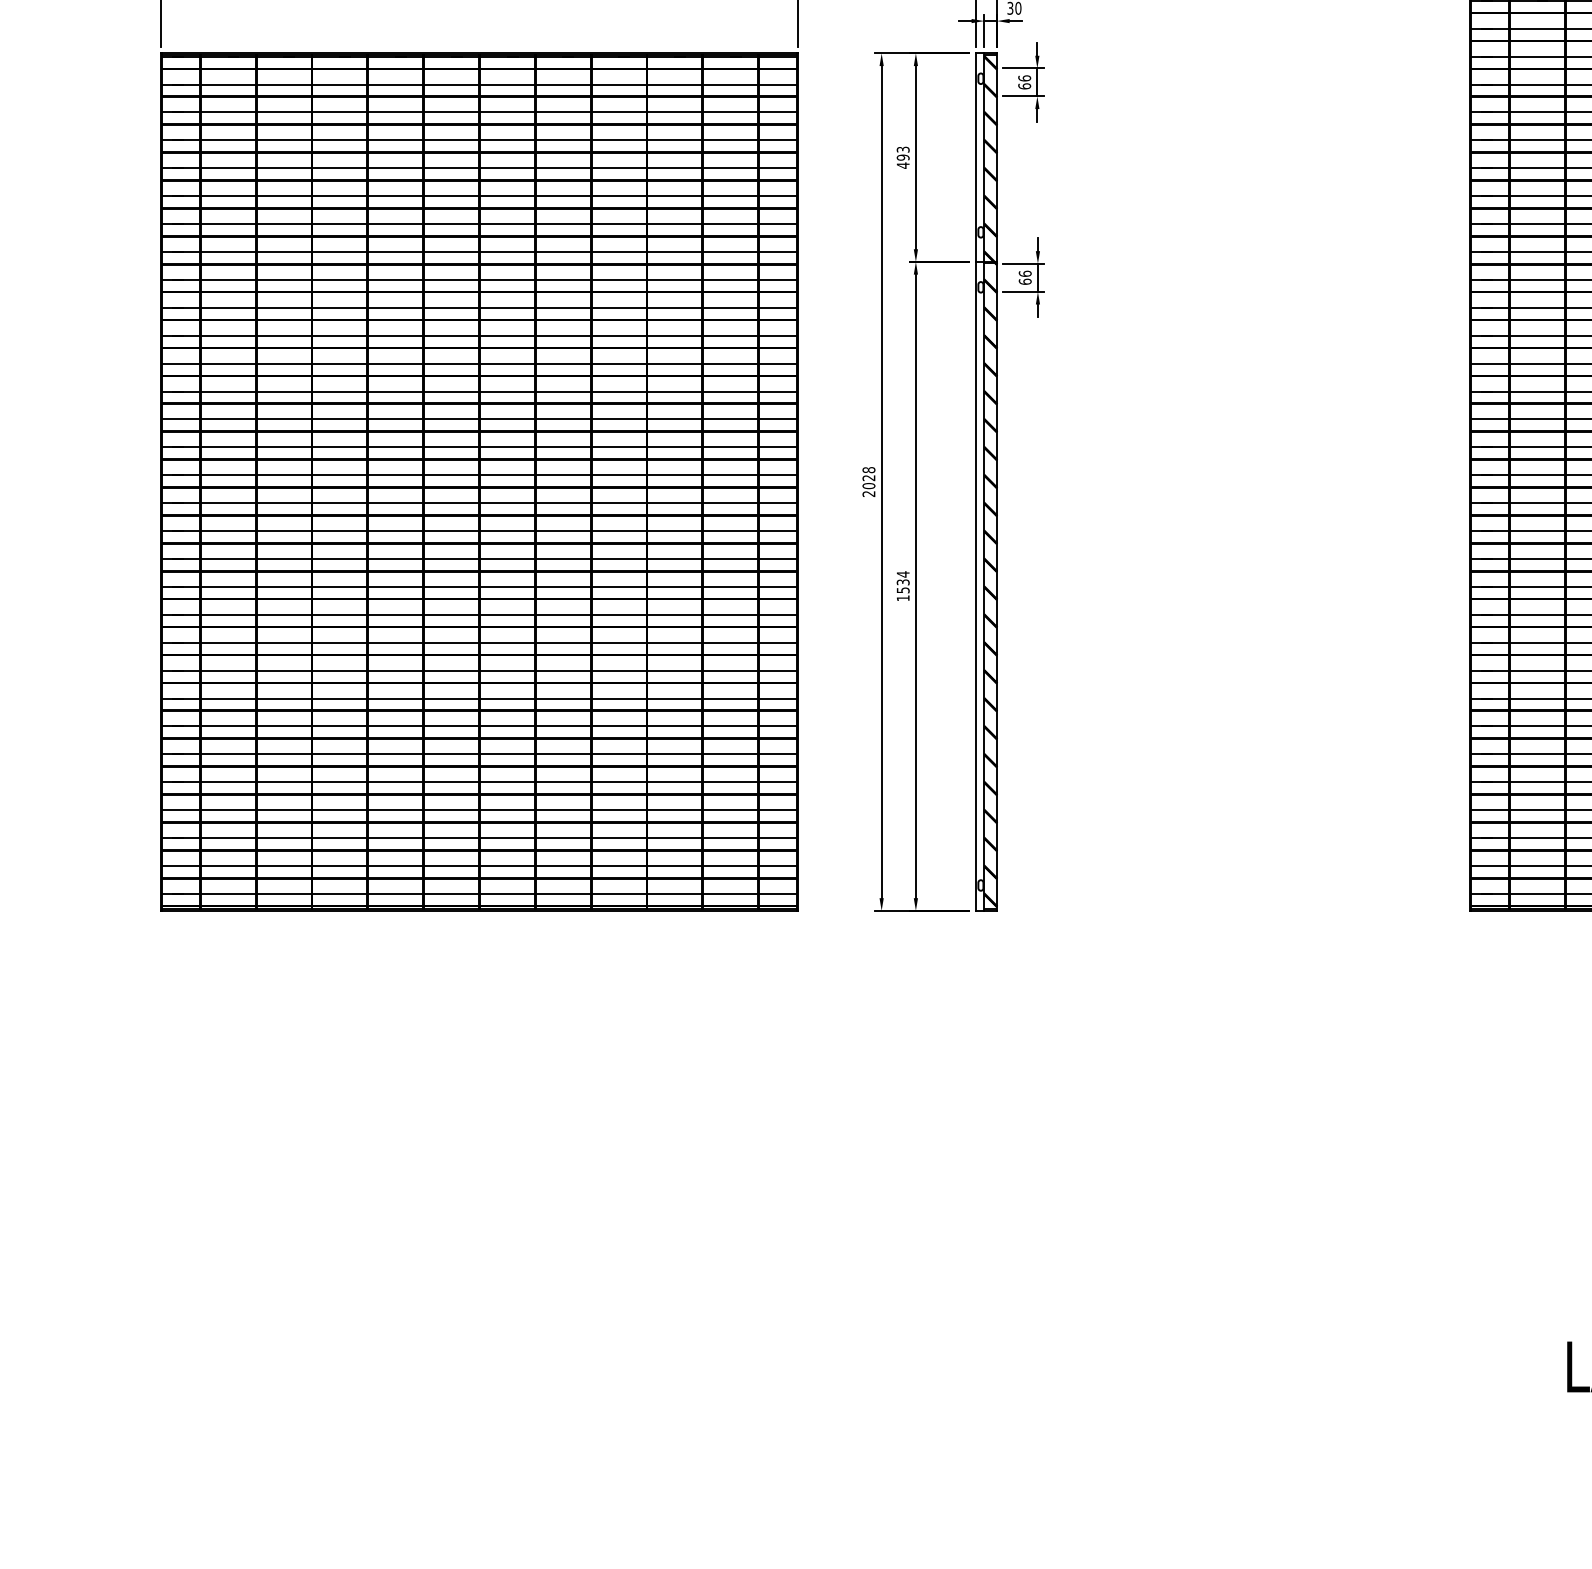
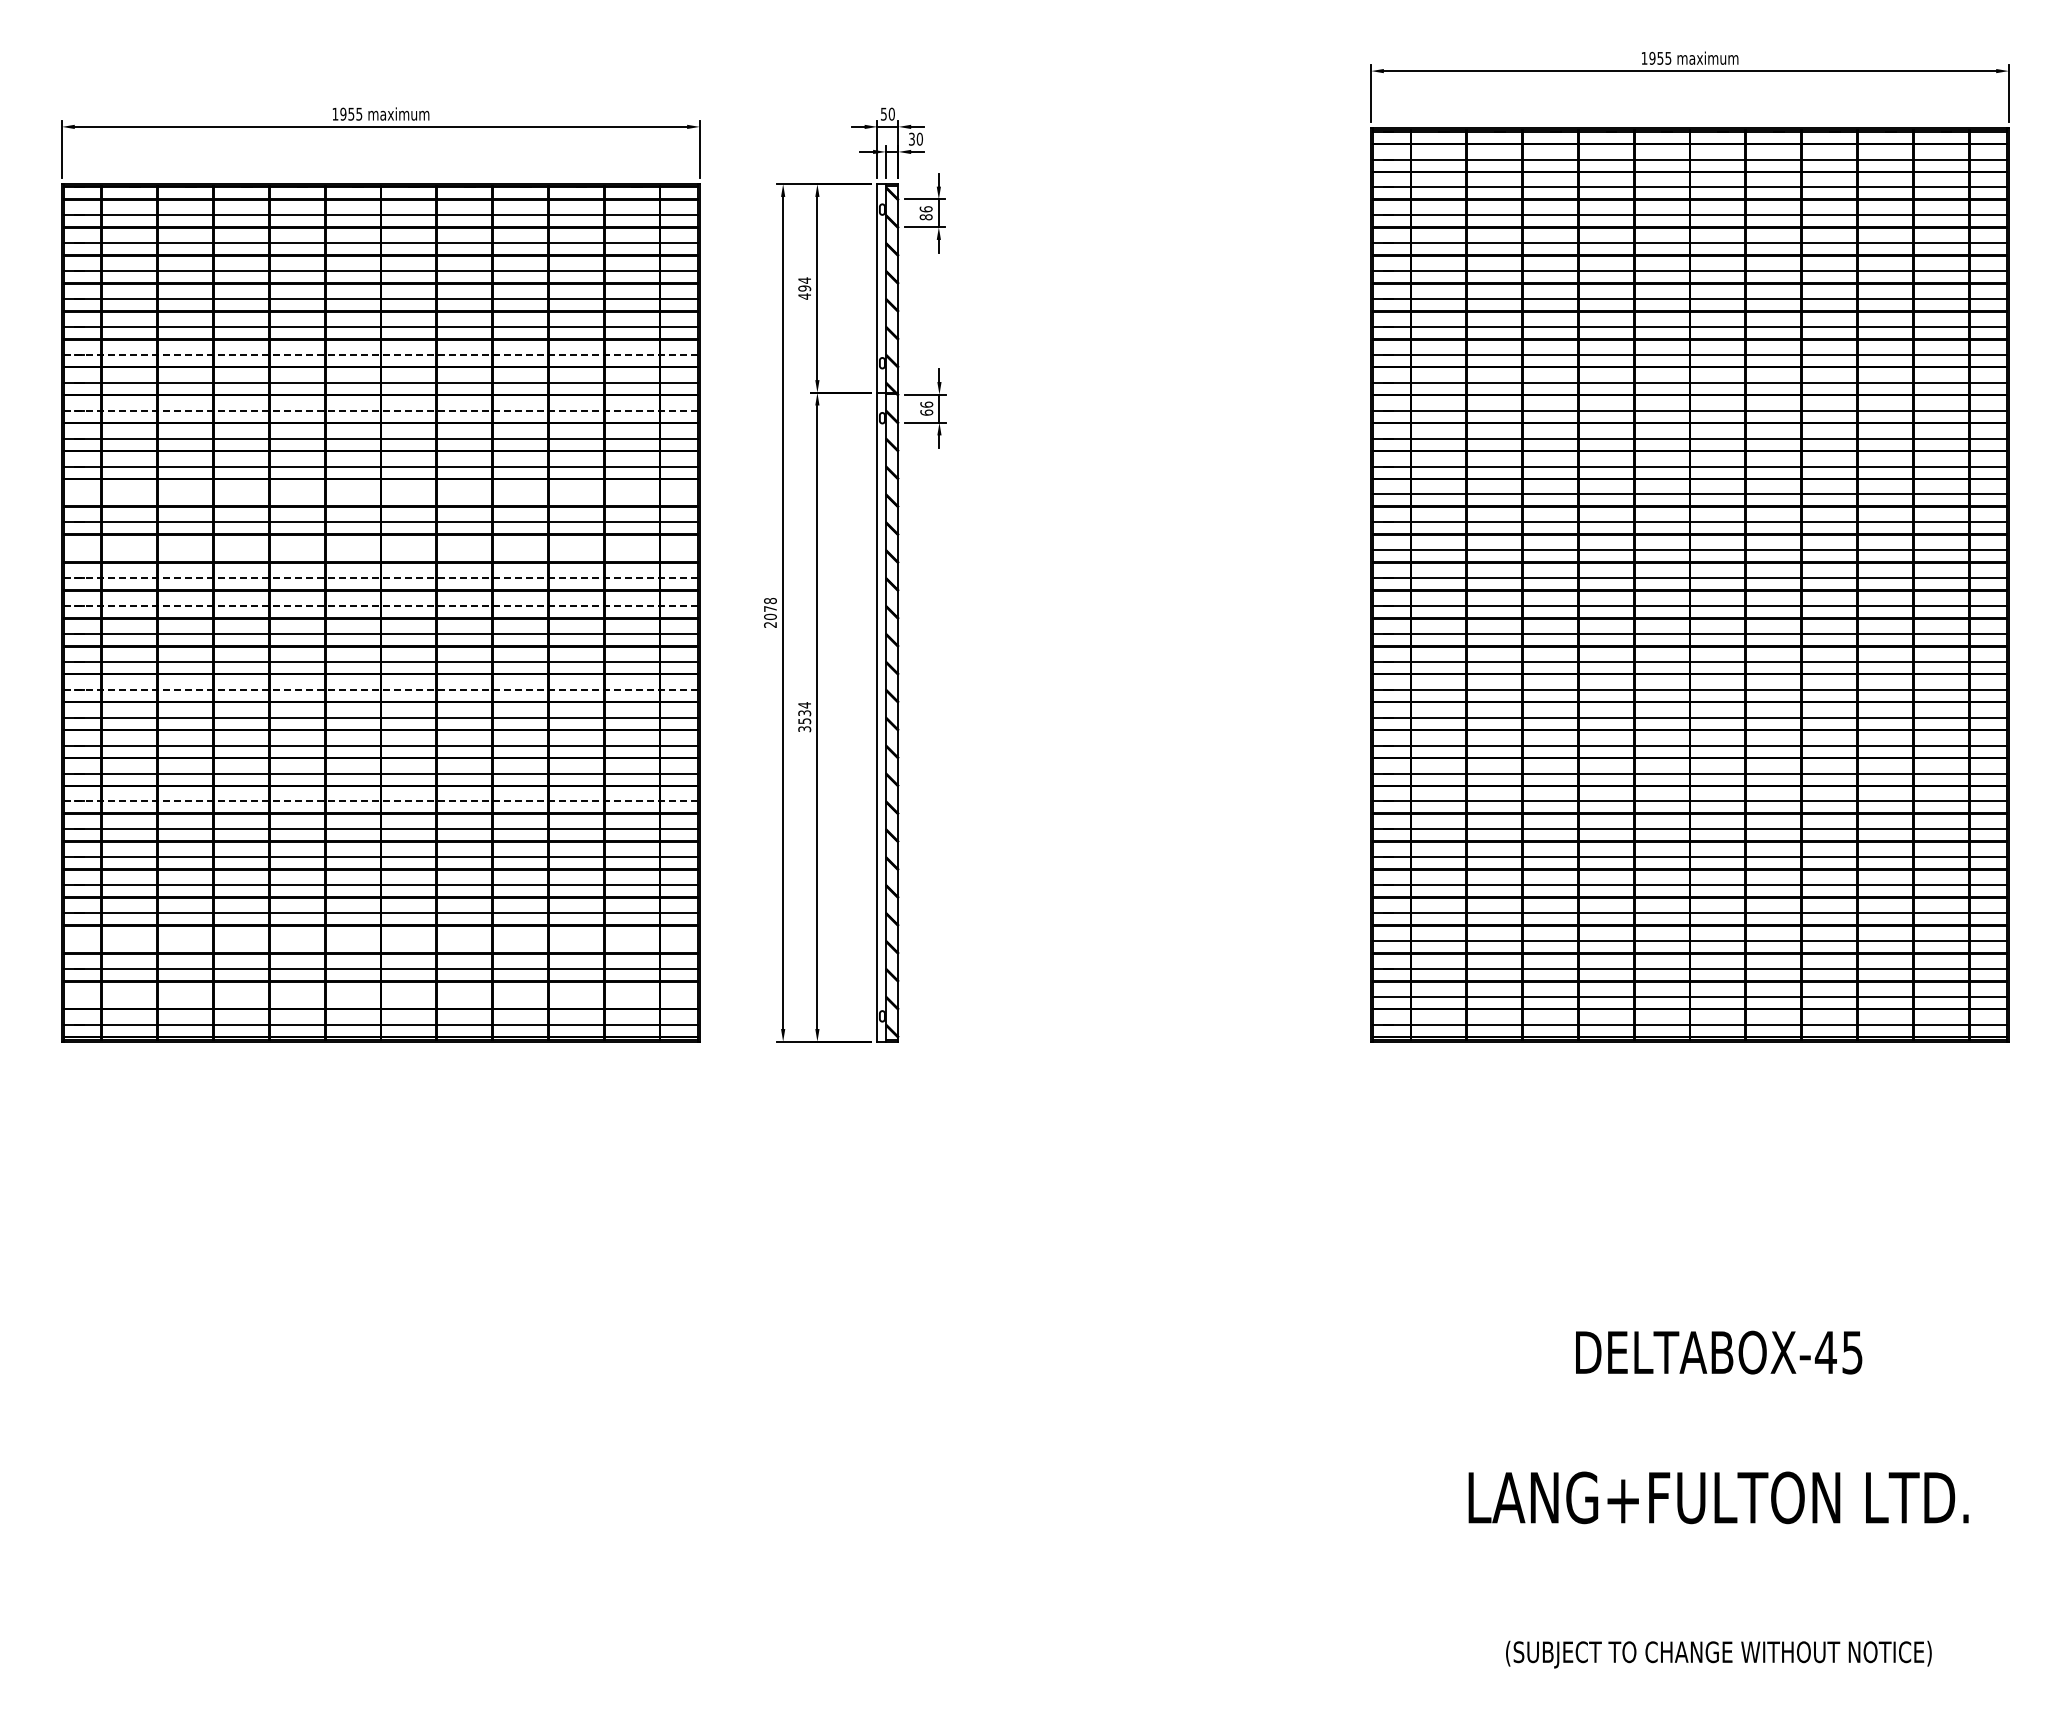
text: (1024, 86) -> (925, 217), 66 -> 86
text: (903, 149) -> (804, 280), 493 -> 494
line: (479, 223) -> (380, 354), solid -> dashed
line: (479, 279) -> (380, 410), solid -> dashed
line: (479, 363) -> (380, 494), removed
line: (479, 419) -> (380, 550), removed
line: (479, 447) -> (380, 578), solid -> dashed
line: (479, 475) -> (380, 606), solid -> dashed
text: (869, 477) -> (770, 608), 2028 -> 2078
line: (479, 558) -> (380, 689), solid -> dashed
text: (903, 598) -> (804, 729), 1534 -> 3534
line: (479, 670) -> (380, 801), solid -> dashed
line: (479, 810) -> (380, 941), removed
line: (479, 865) -> (380, 996), removed

